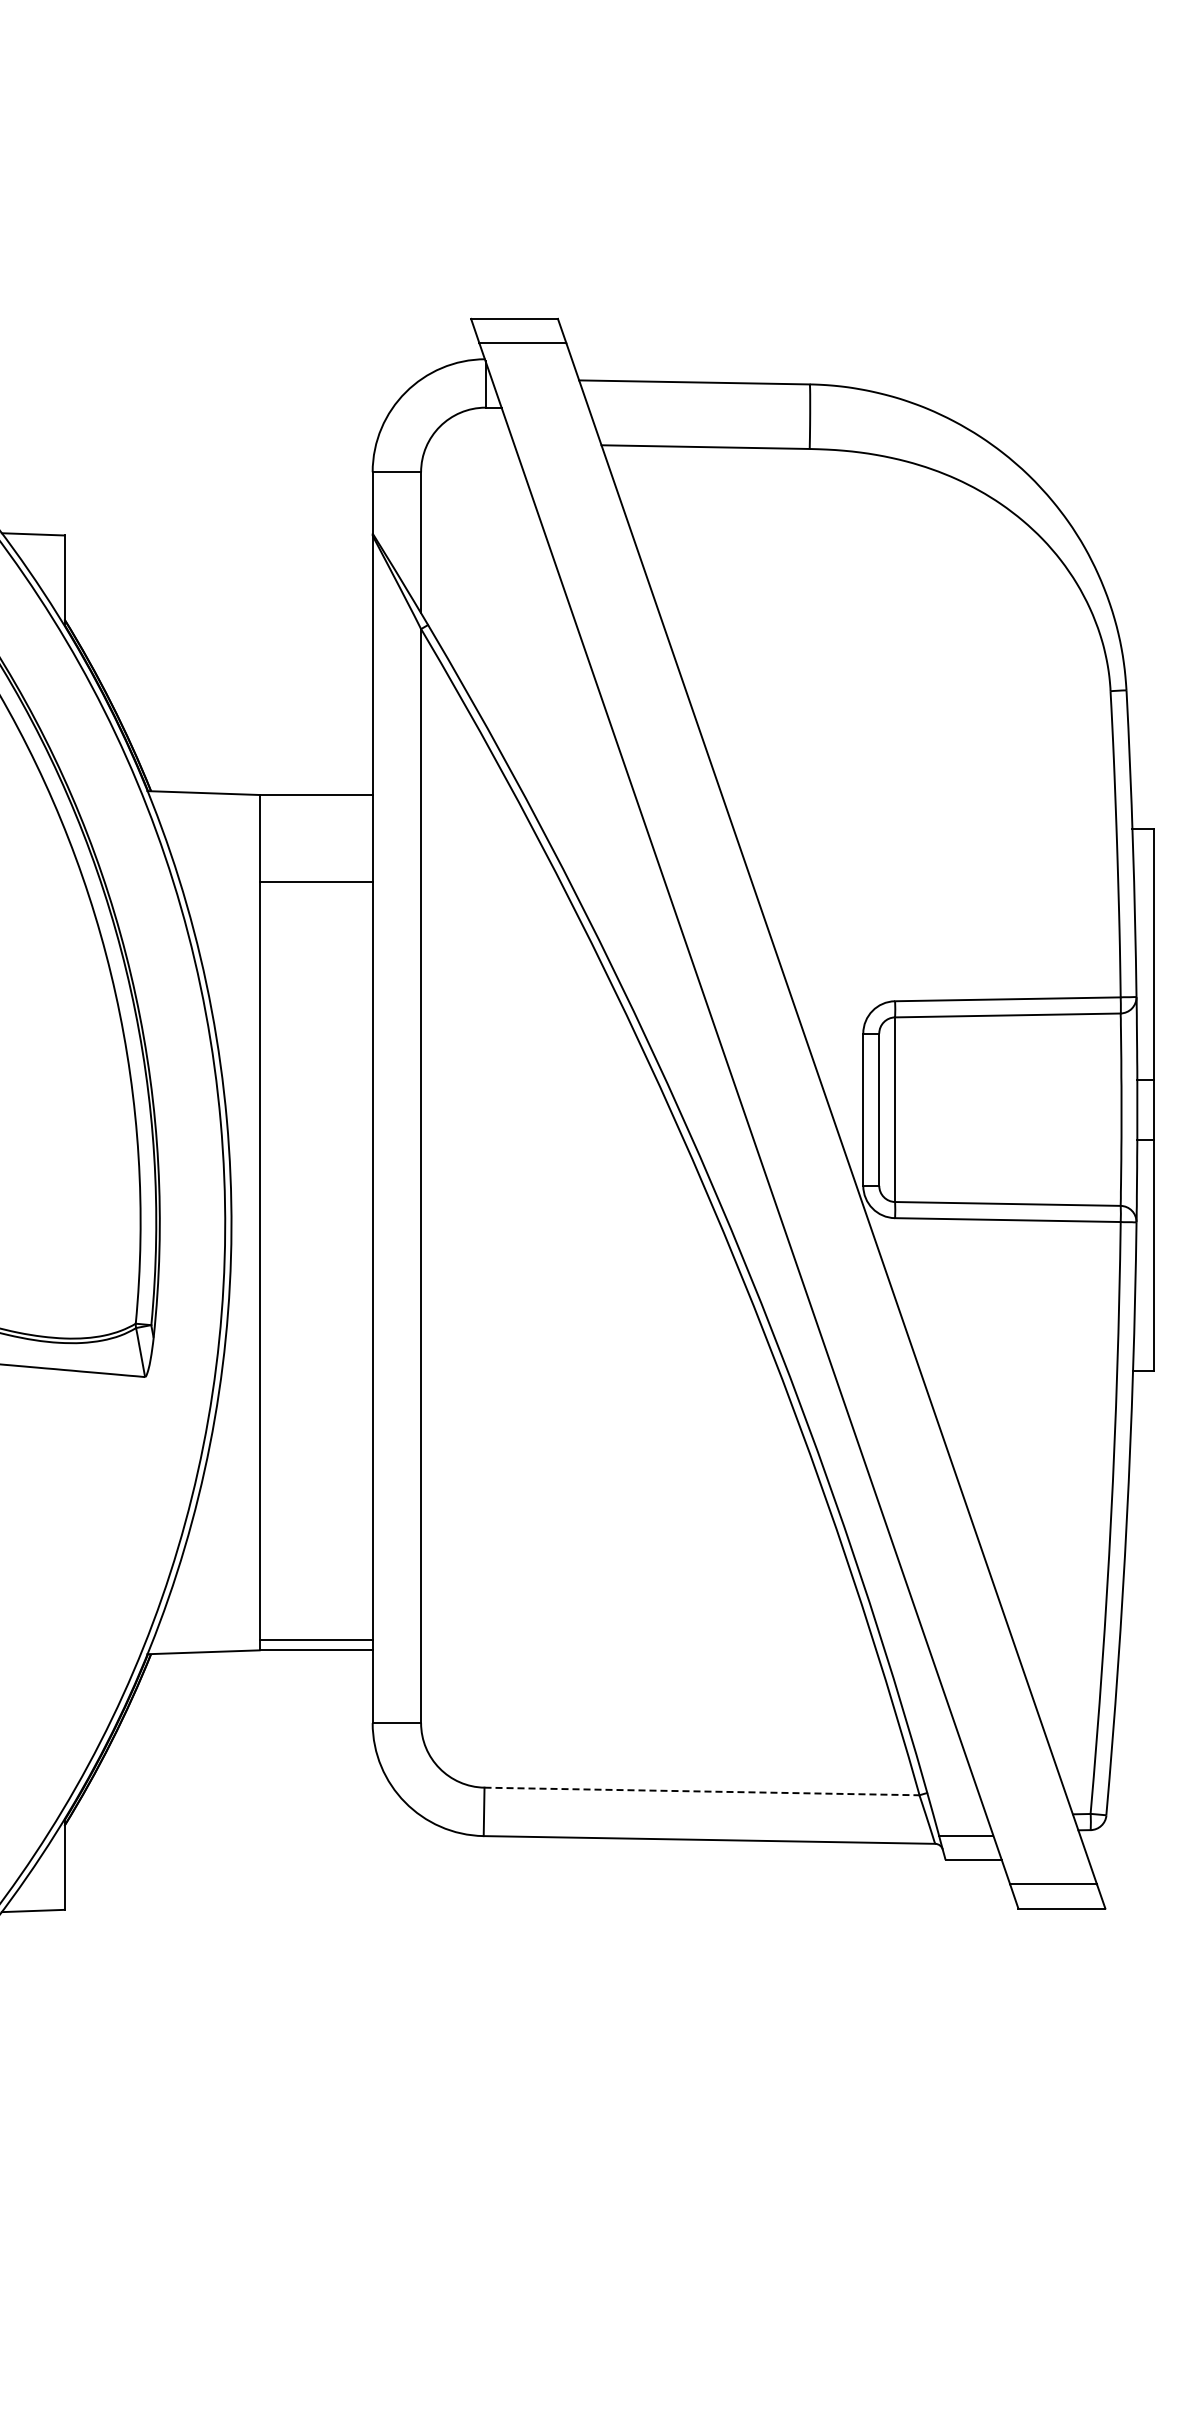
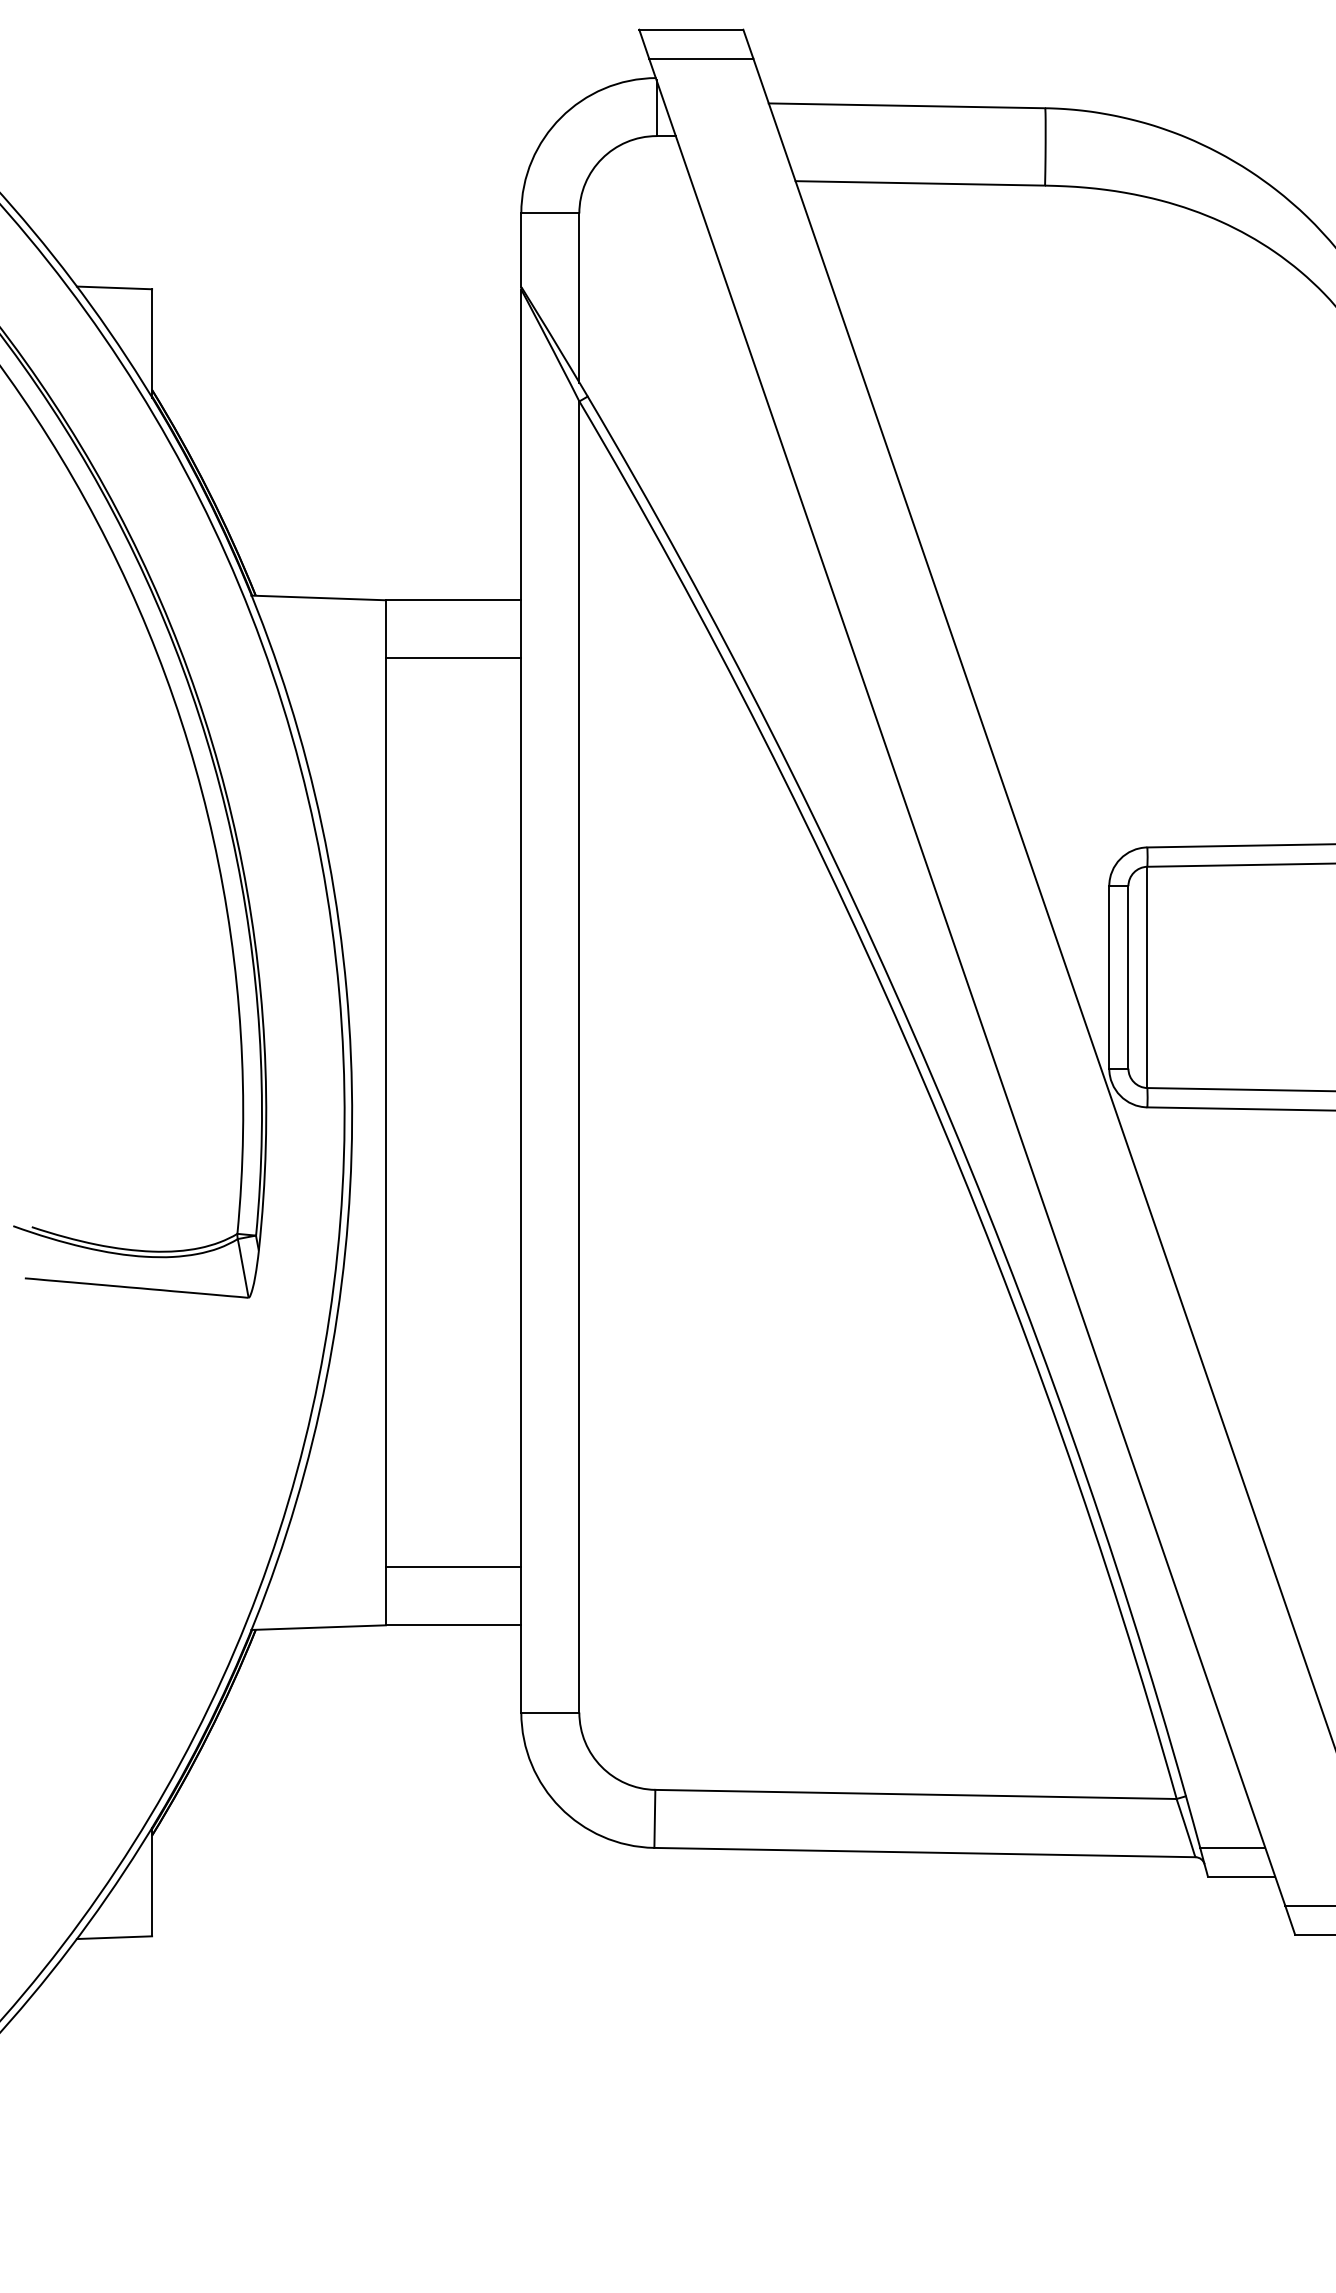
line: (315, 882) -> (452, 658), moved
line: (315, 1639) -> (452, 1566), moved
line: (701, 1791) -> (915, 1794), dashed -> solid

